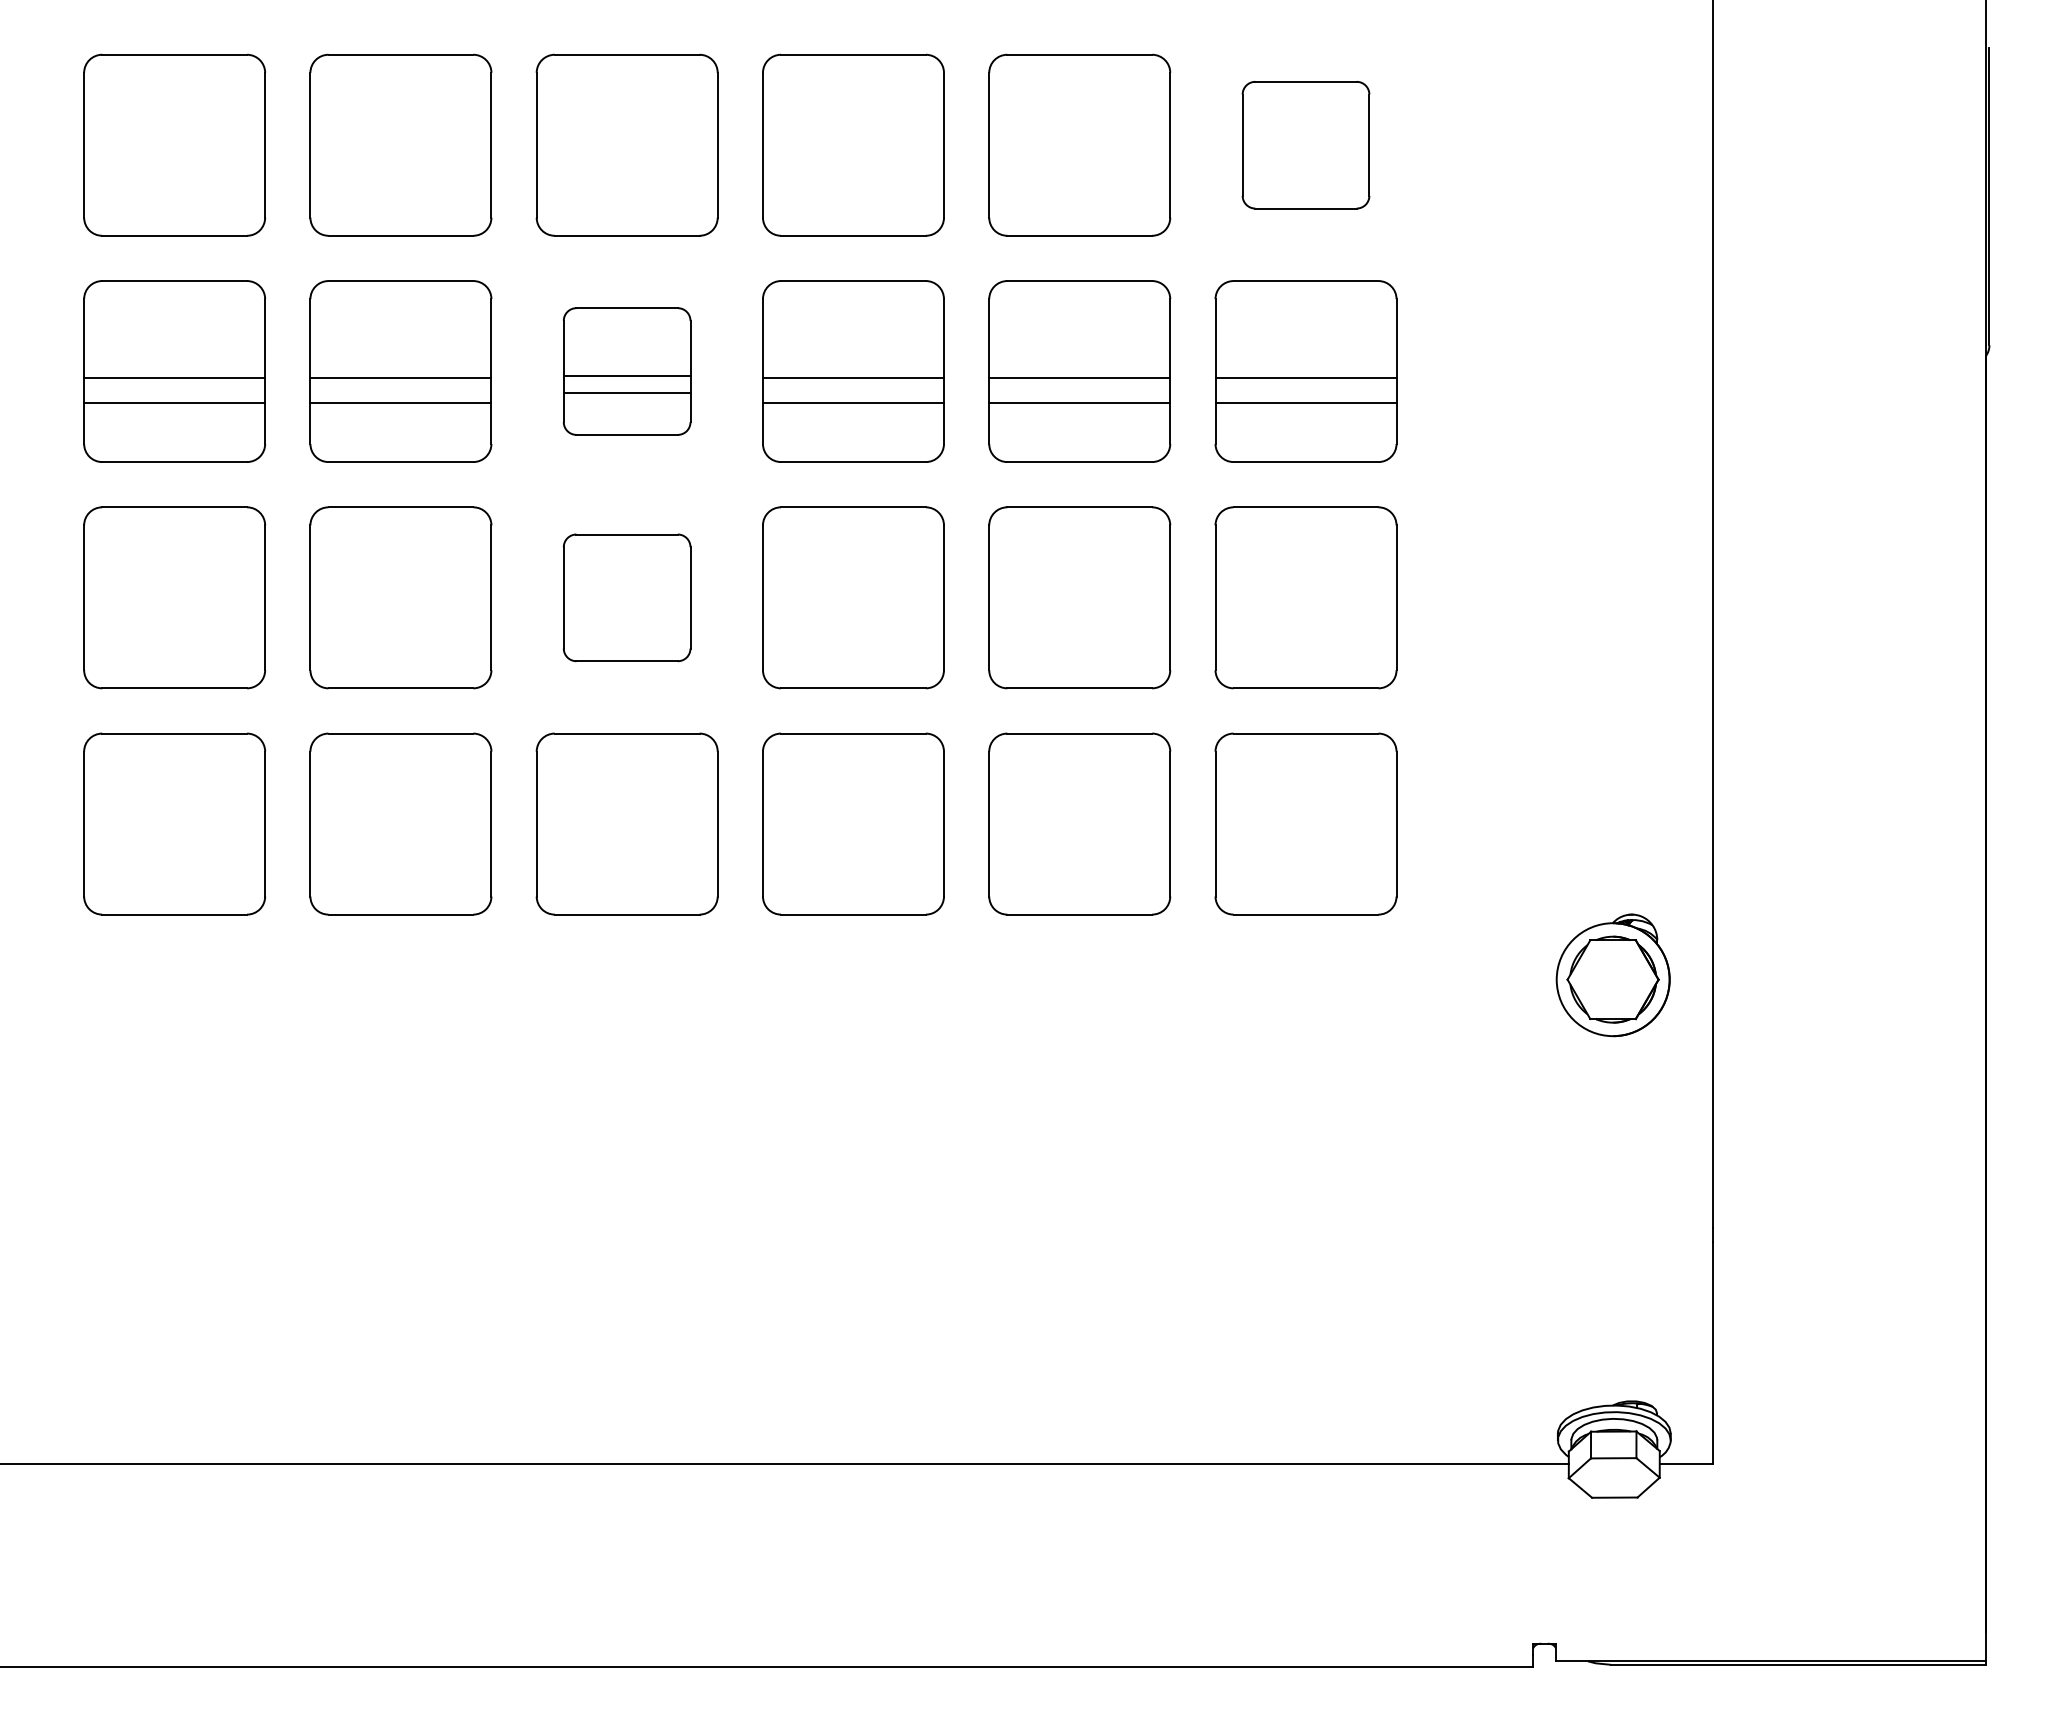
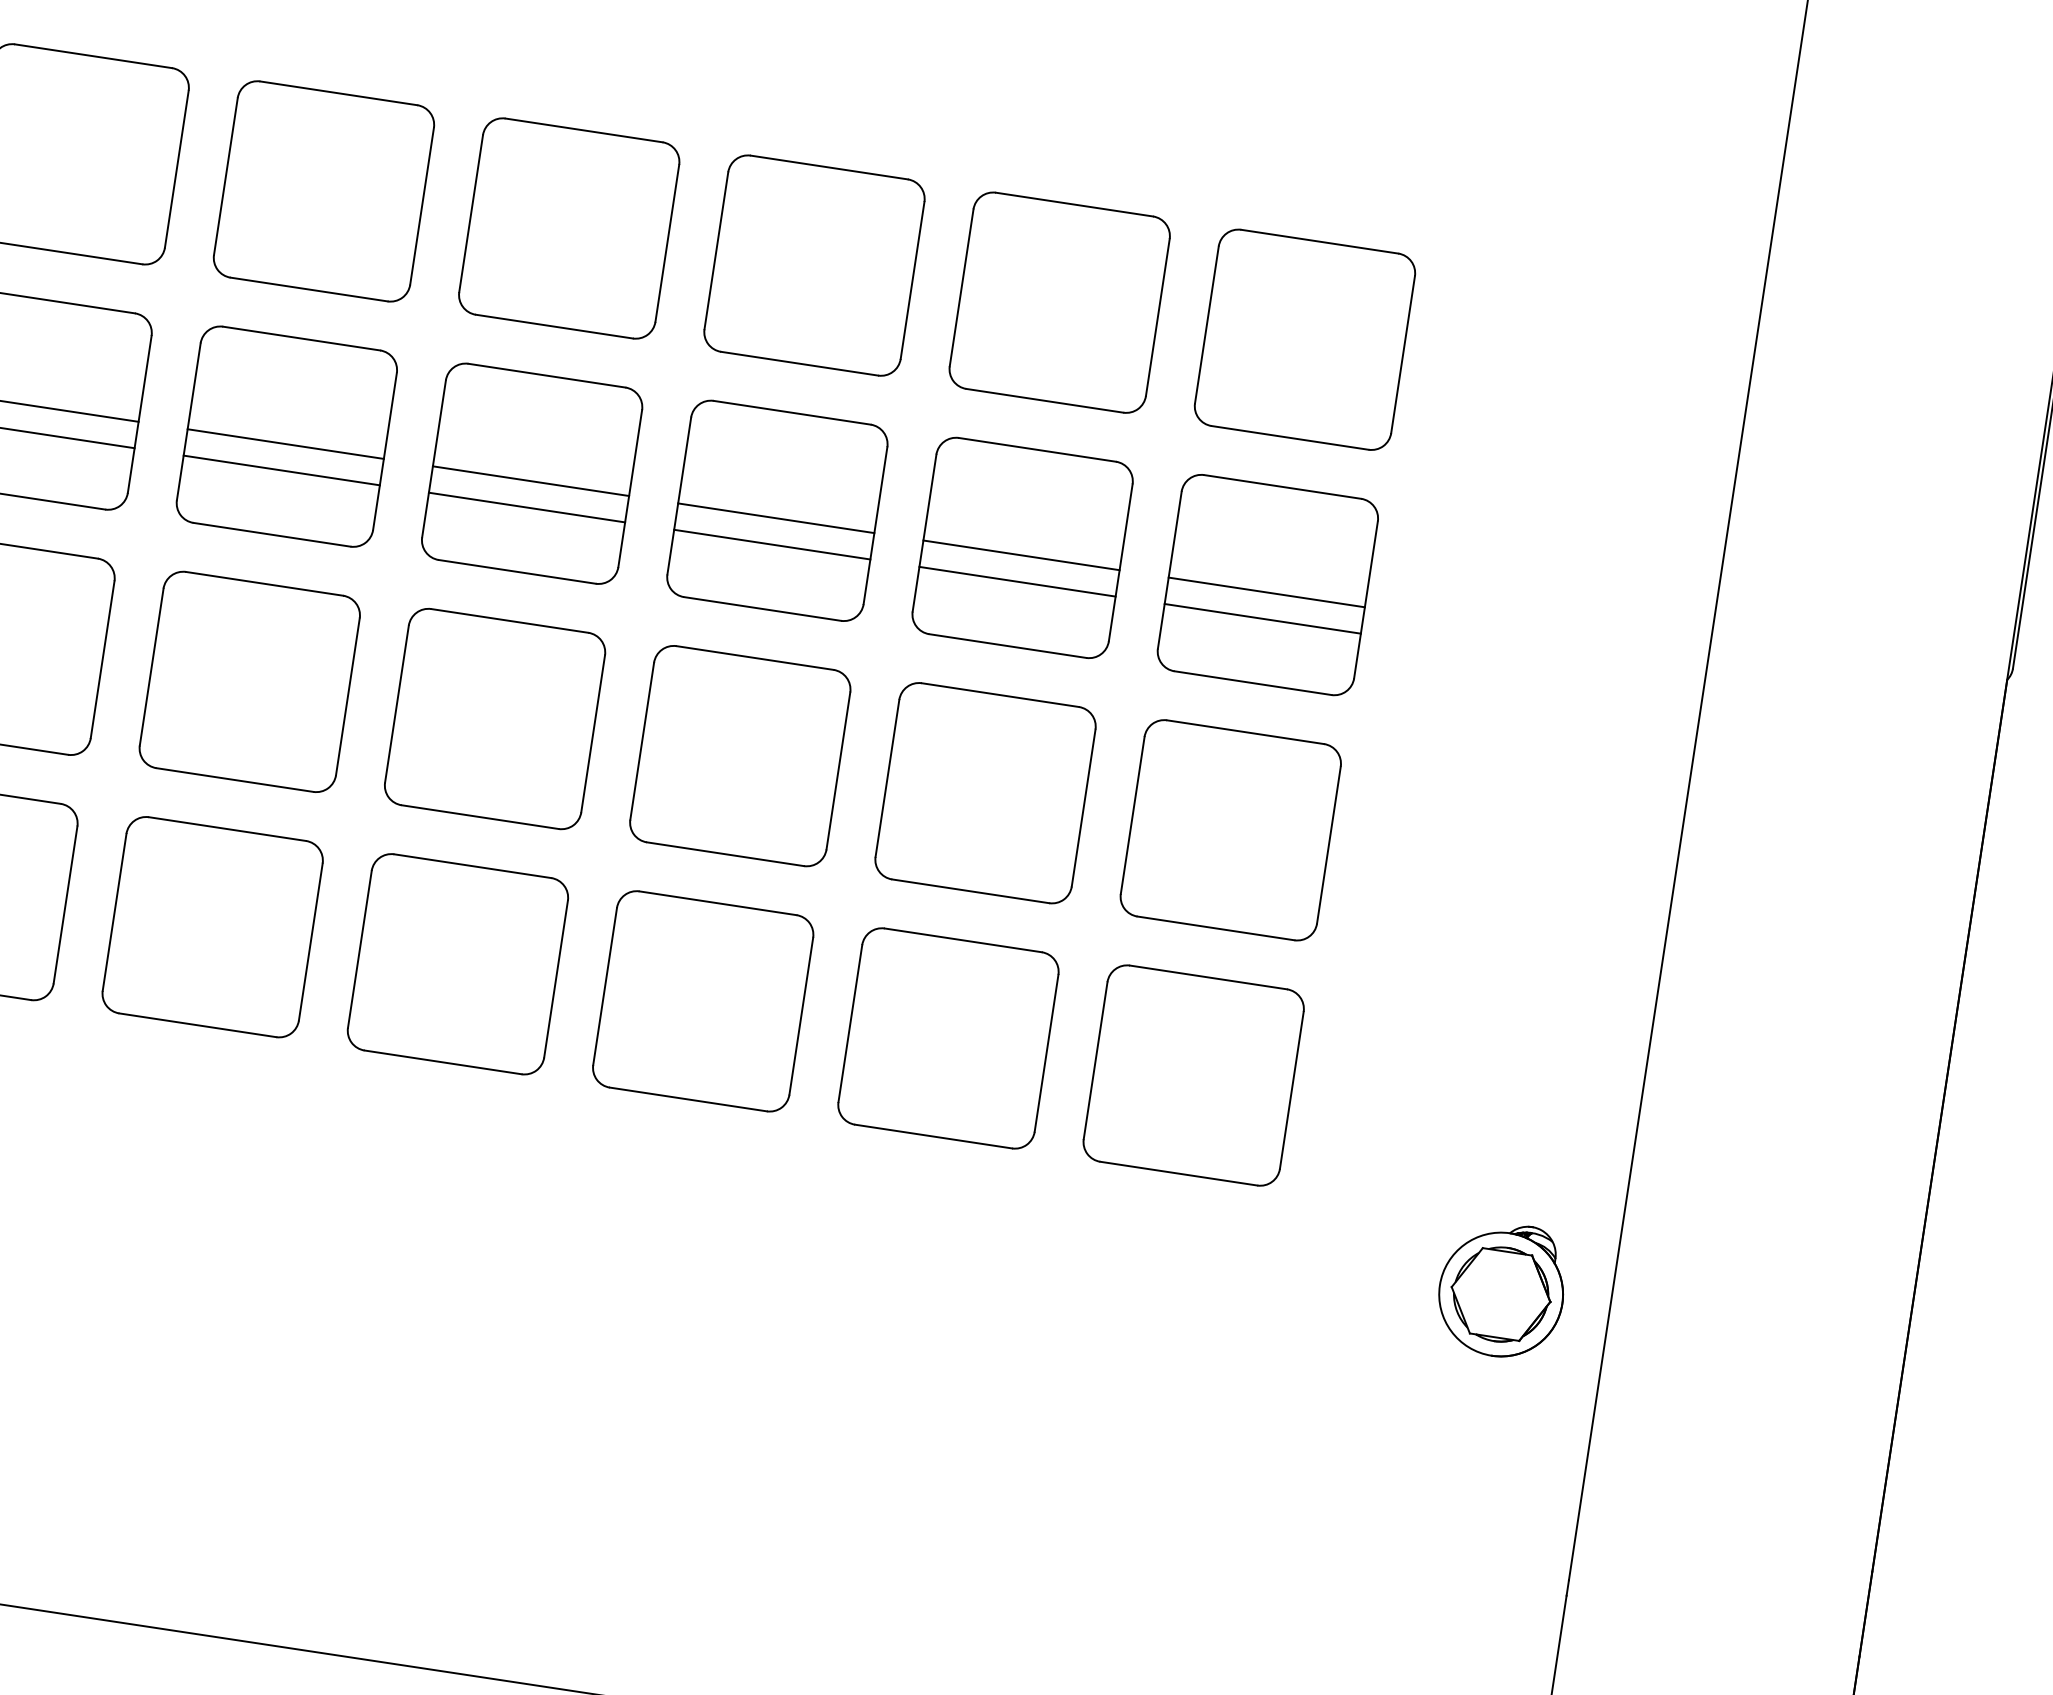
part: (1305, 144) -> (1304, 338), size x1.43
part: (626, 371) -> (531, 473), size x1.43
part: (626, 597) -> (494, 718), size x1.43

